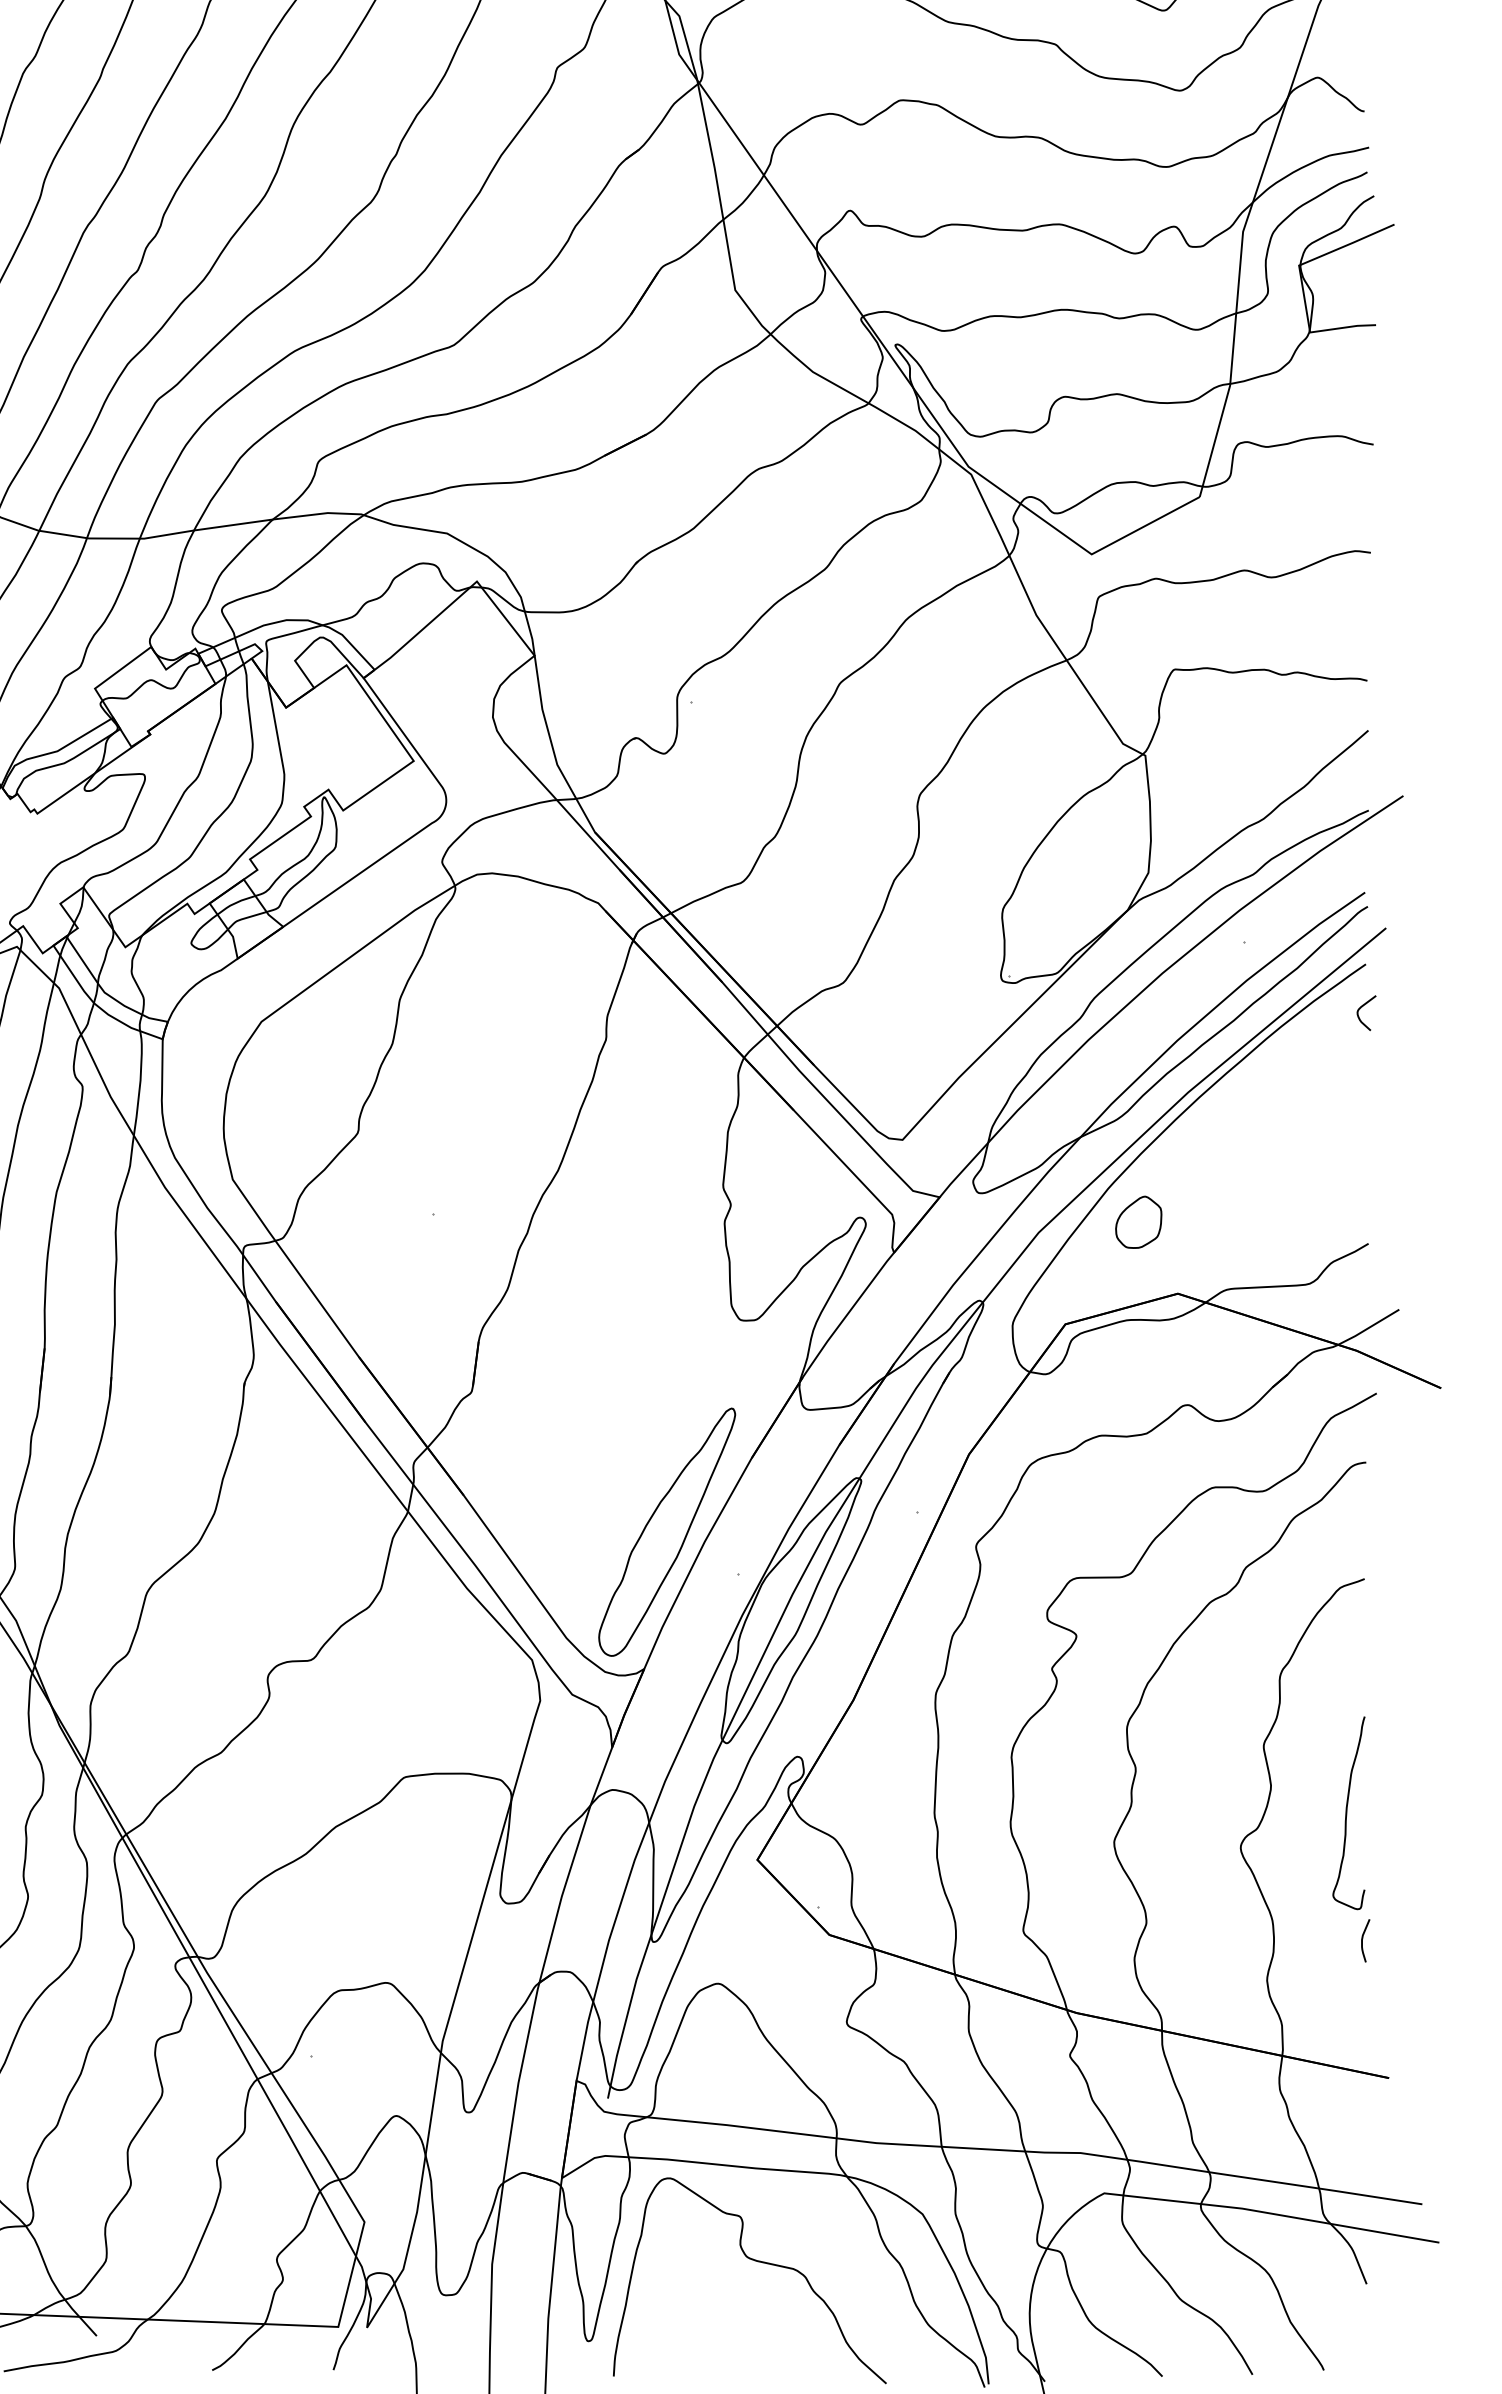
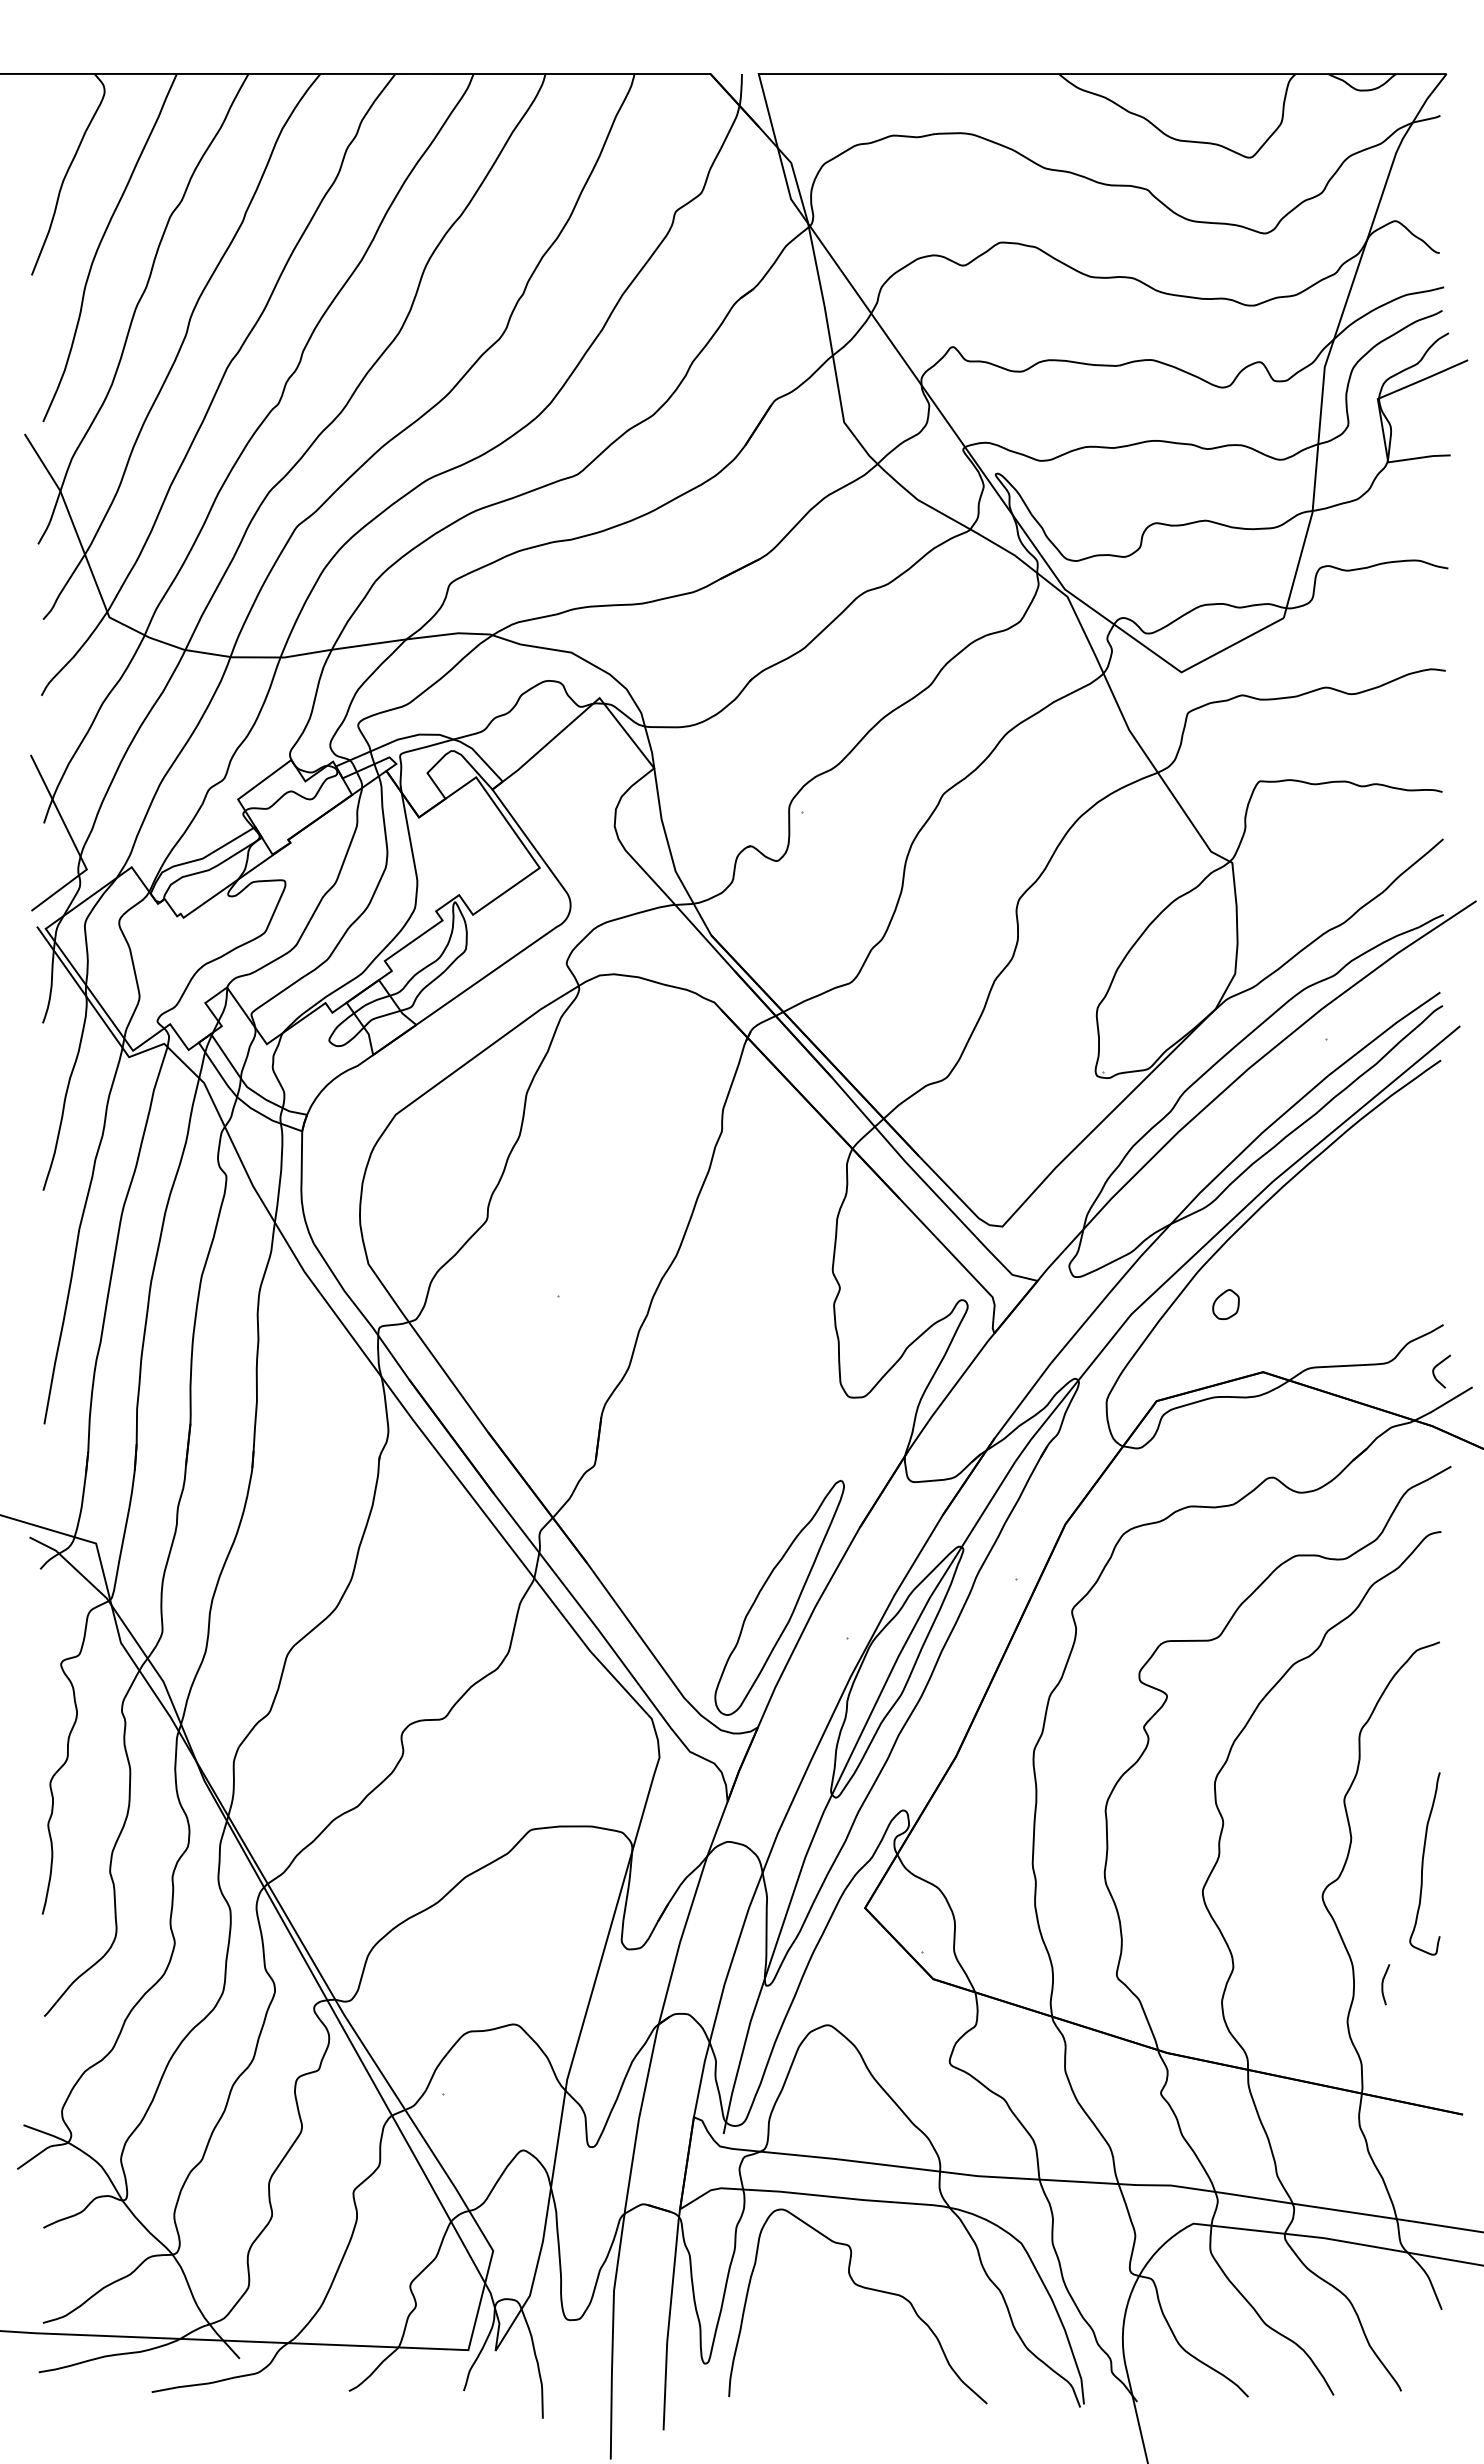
curve: (1362, 1007) -> (1437, 1366), moved
part: (1138, 1222) -> (1225, 1304), size x0.6
curve: (1363, 1940) -> (1383, 1984), moved

